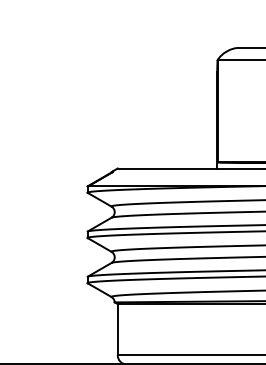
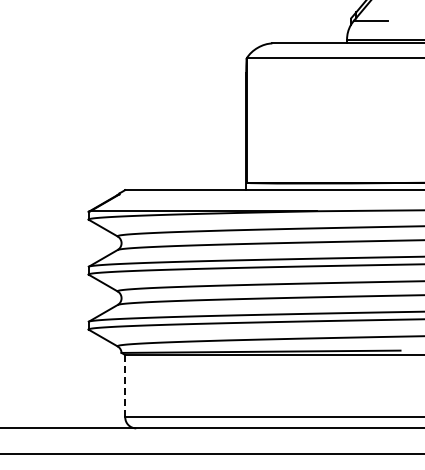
line: (117, 329) -> (125, 385), solid -> dashed

